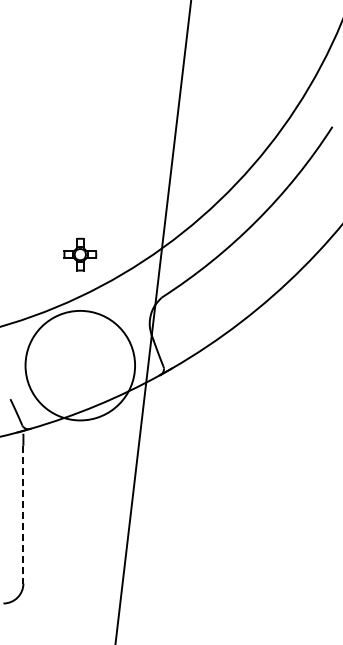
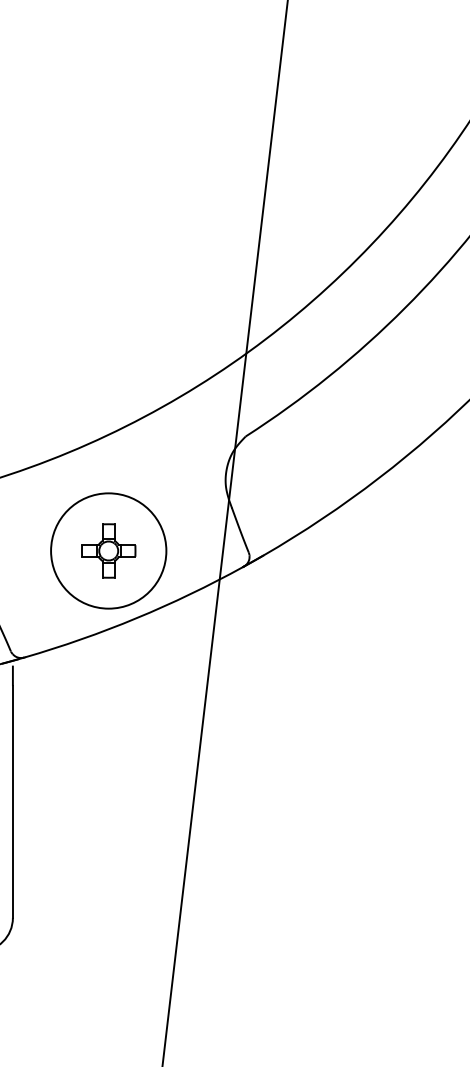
part: (80, 254) -> (109, 550), moved
circle: (80, 365) -> (109, 550), size x0.62
line: (23, 514) -> (13, 801), dashed -> solid

